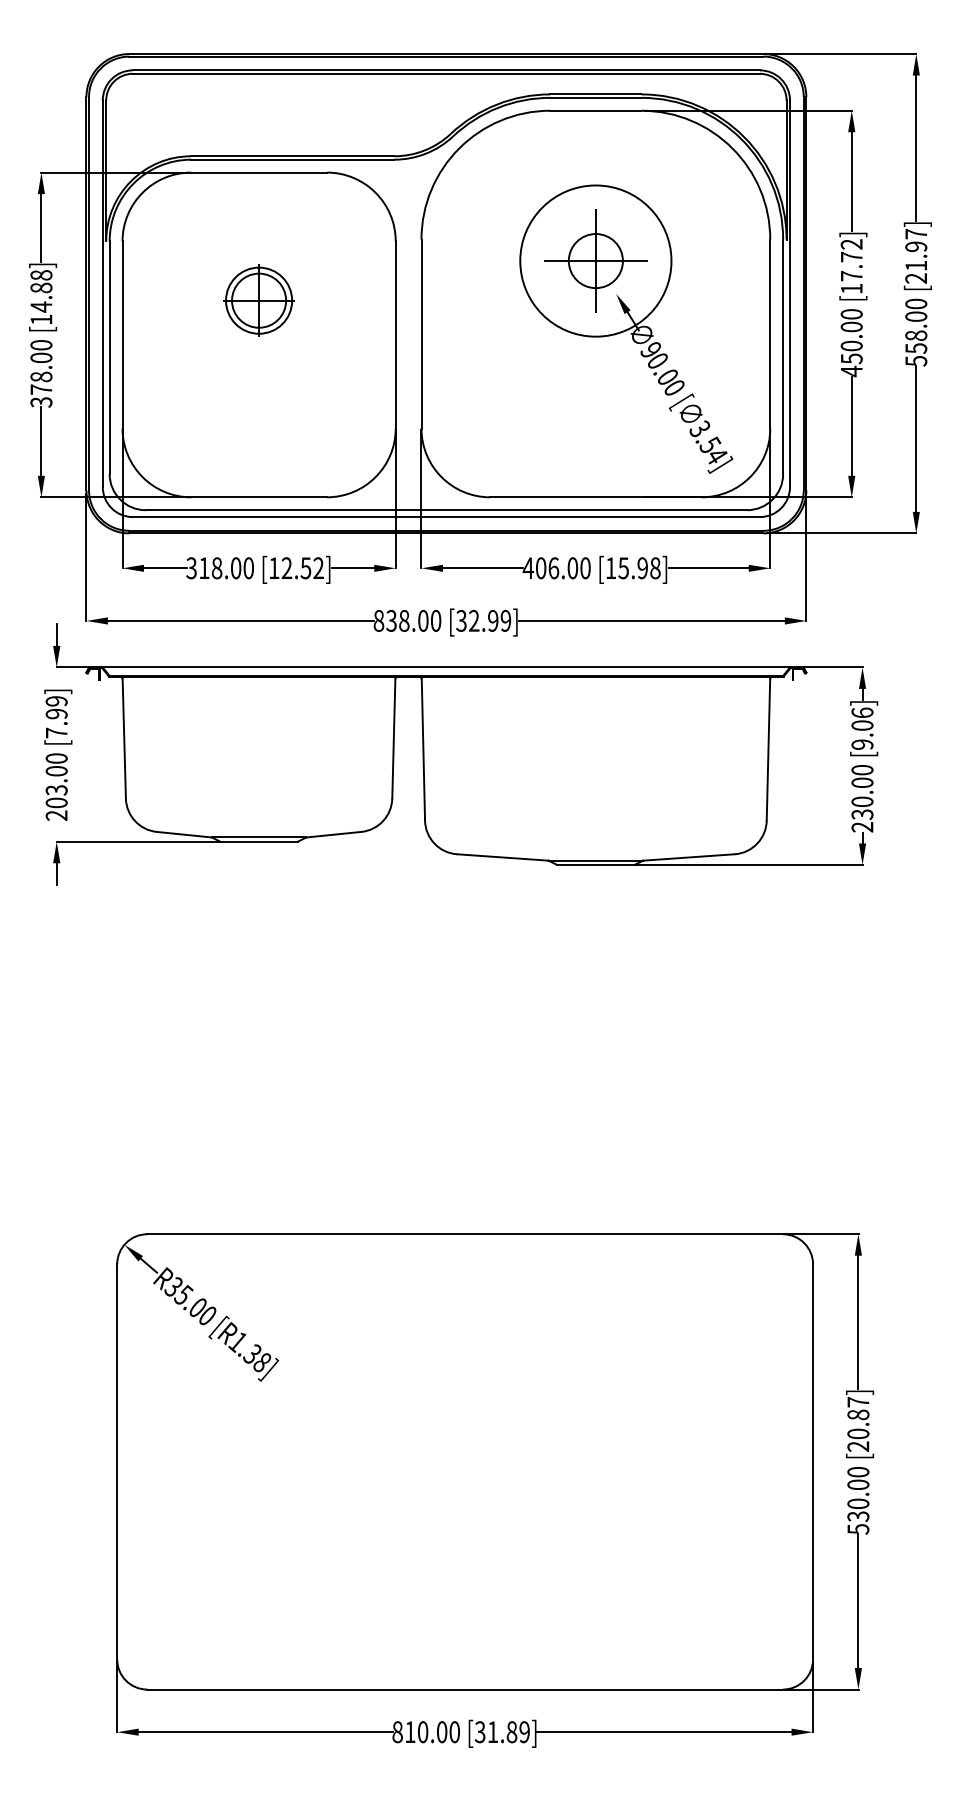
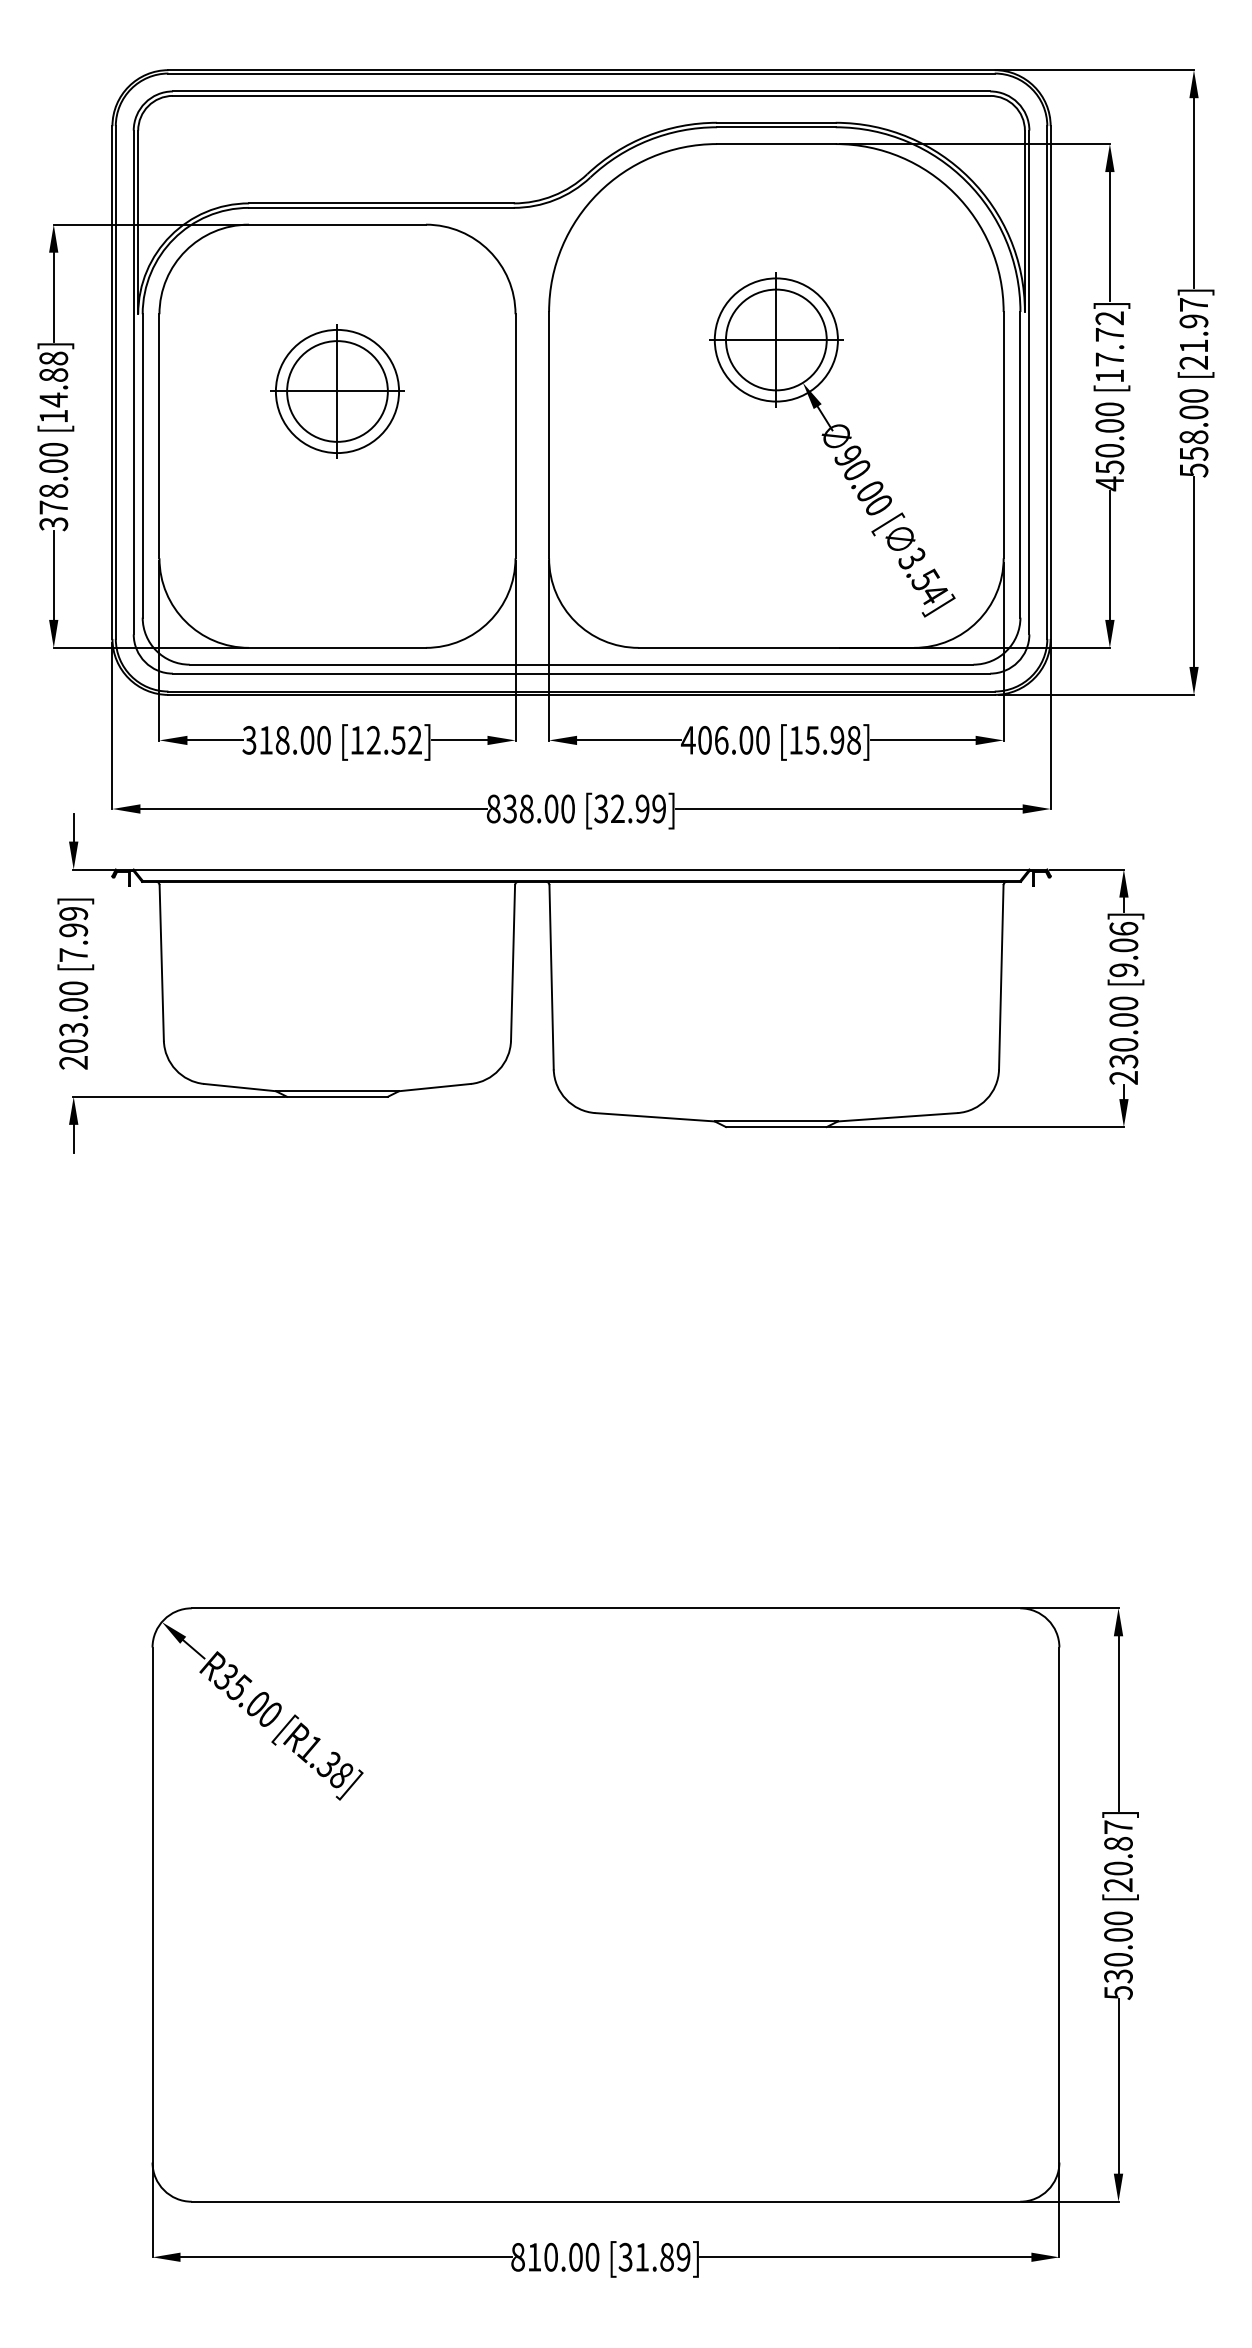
circle: (595, 260) -> (775, 339), size x0.62
circle: (595, 260) -> (775, 339), size x1.43
part: (258, 300) -> (336, 391), size x1.43

